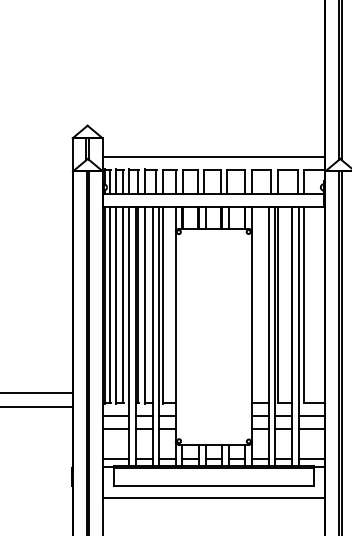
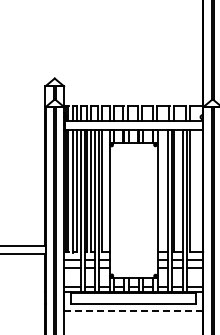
line: (213, 157) -> (133, 98), removed
line: (213, 498) -> (133, 311), solid -> dashed

